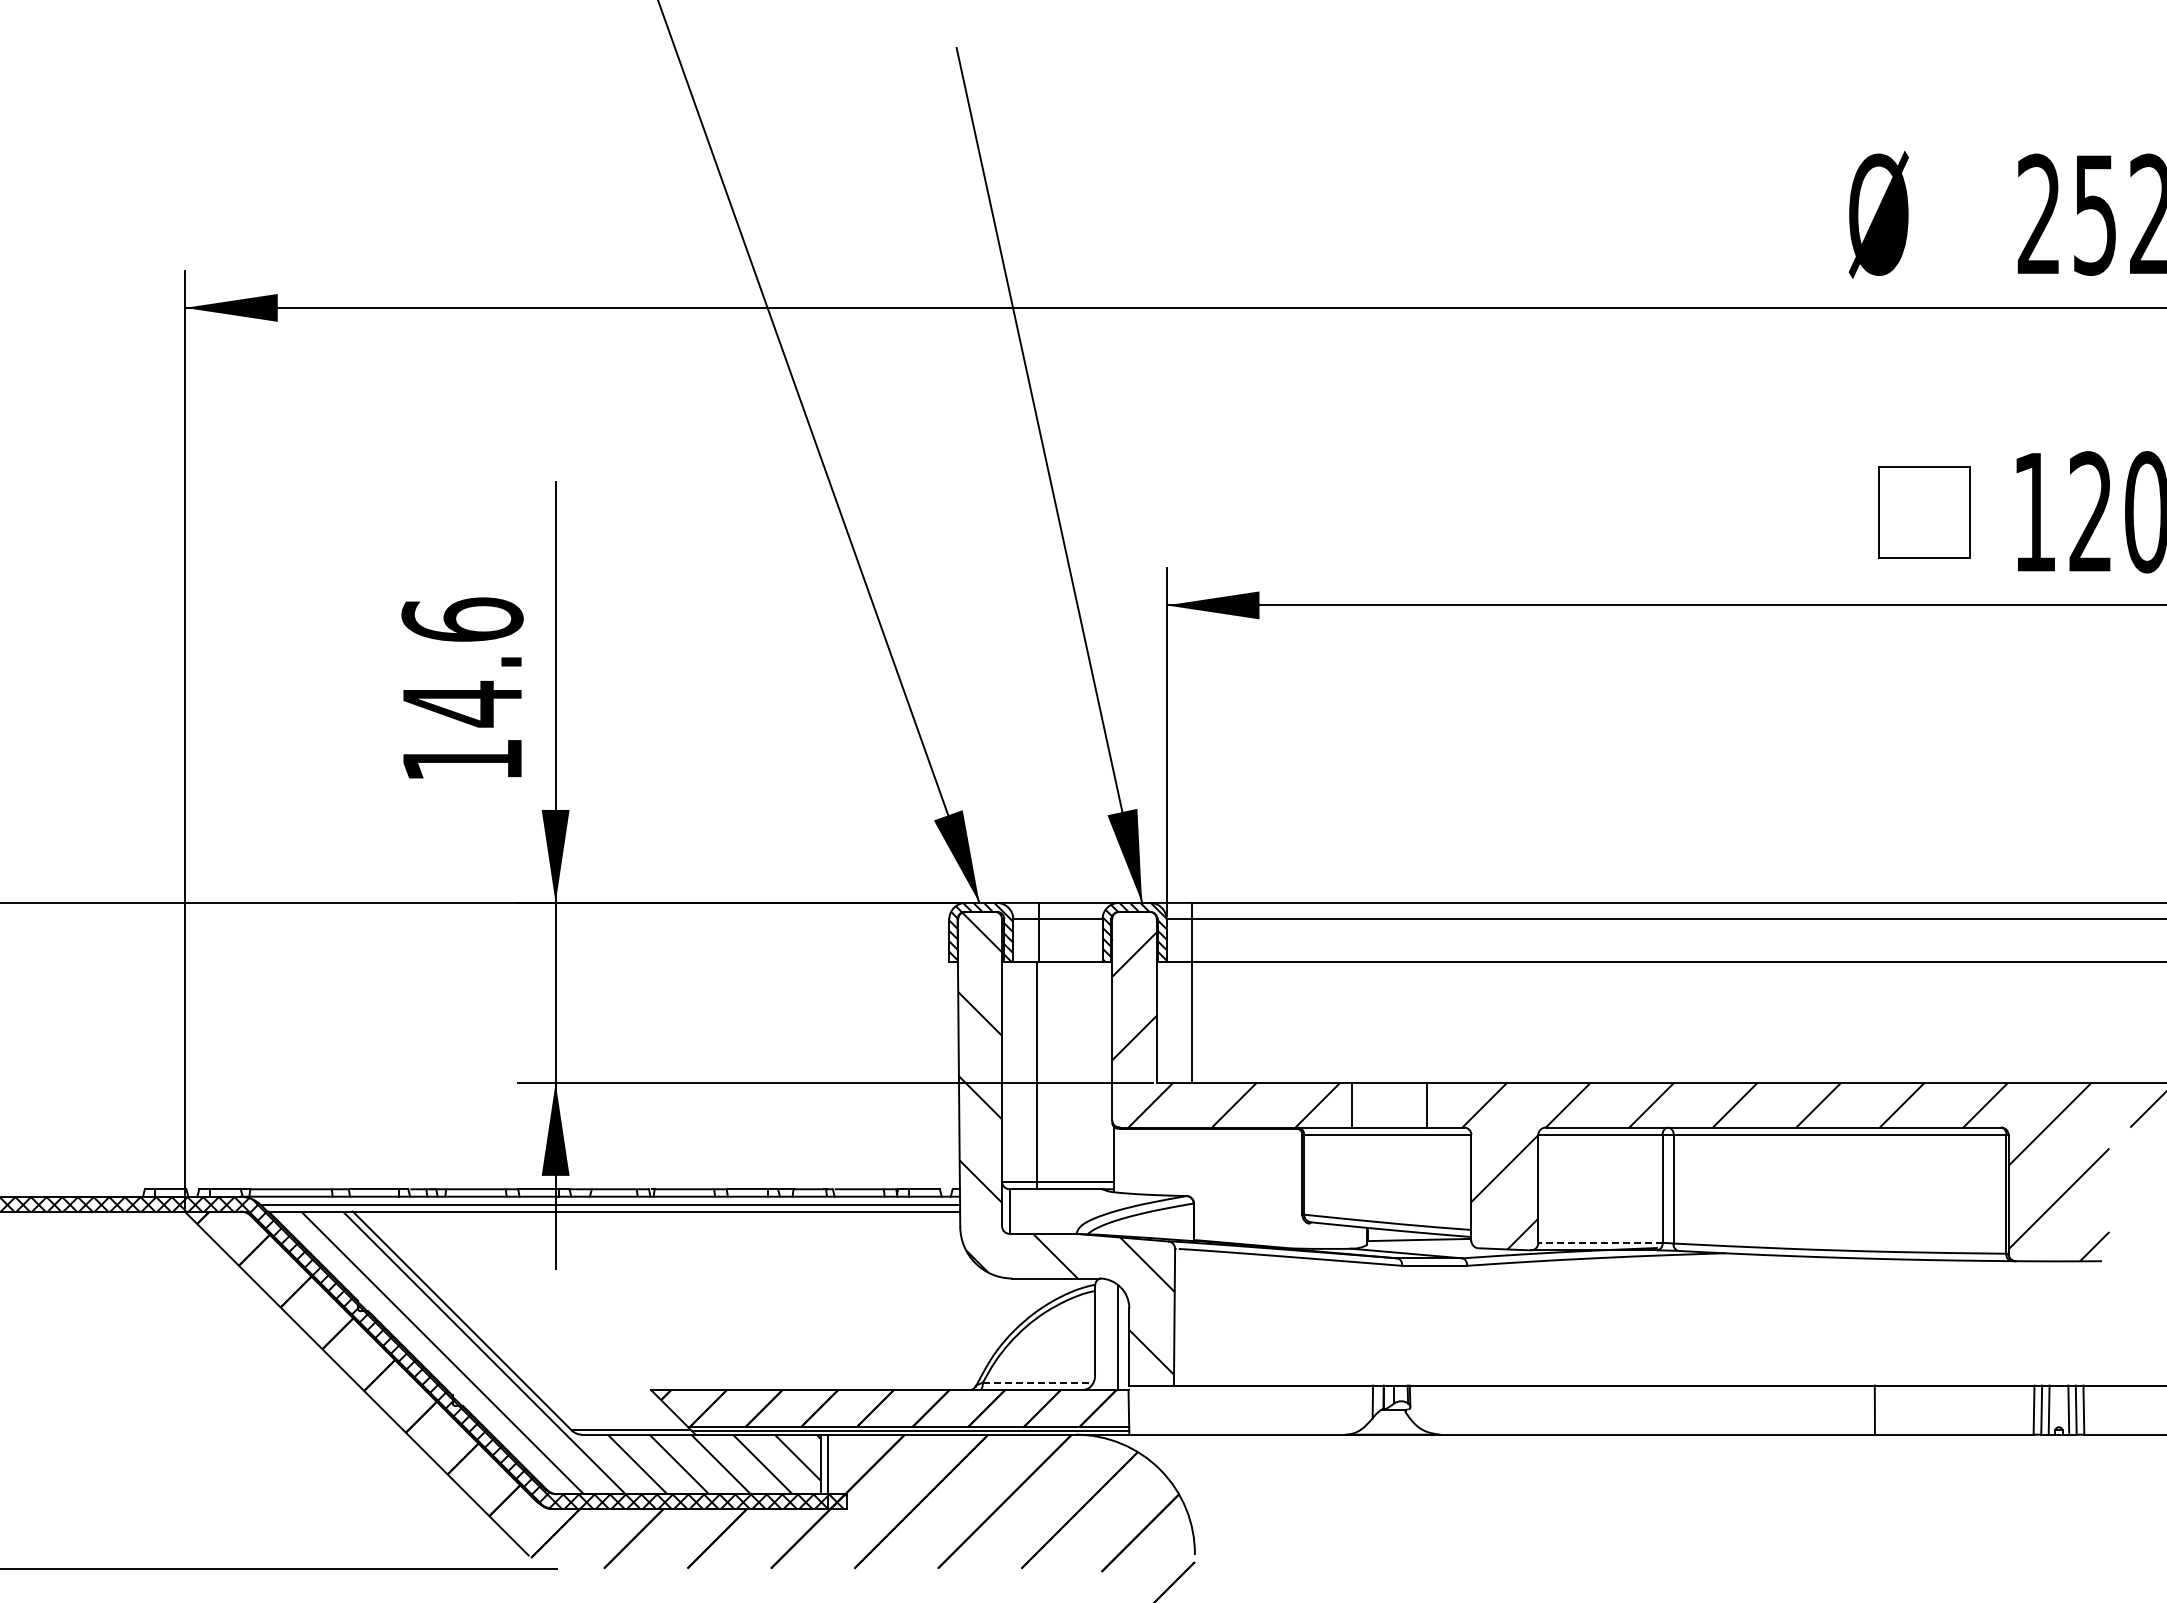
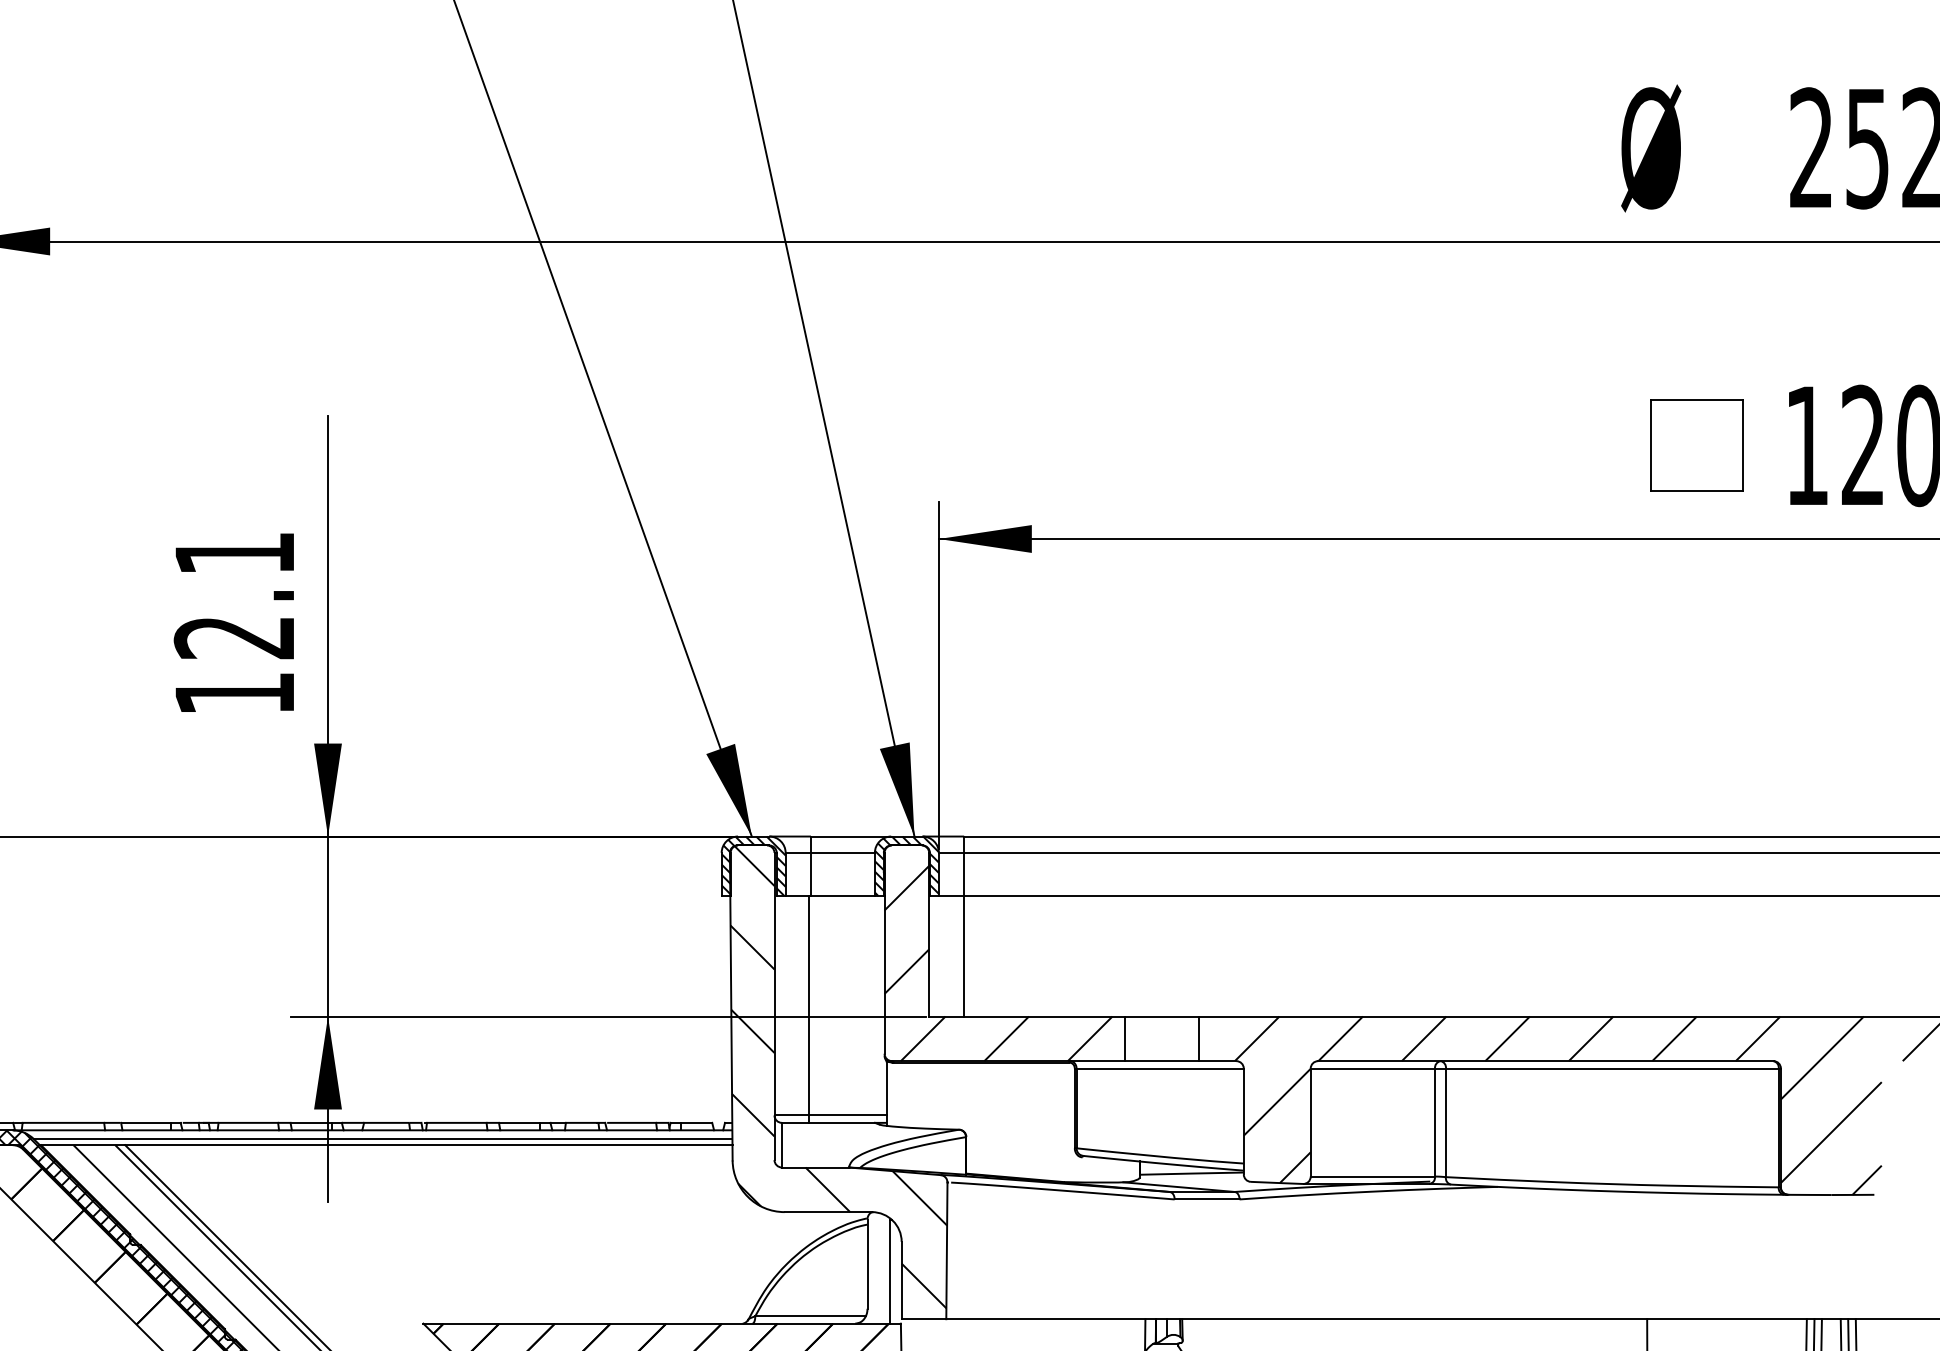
text: (462, 662) -> (234, 596), 14.6 -> 12.1
line: (1600, 1242) -> (1372, 1176), dashed -> solid
line: (1038, 1382) -> (810, 1316), dashed -> solid

